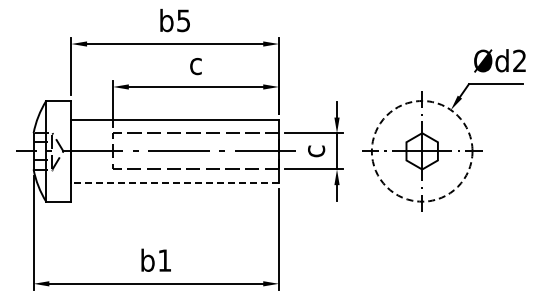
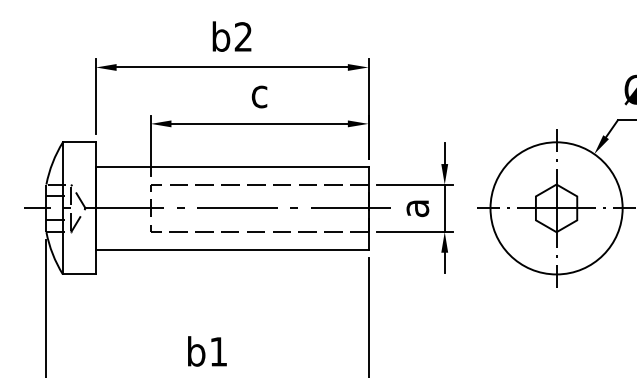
text: (183, 20) -> (243, 36), b5 -> b2
text: (316, 151) -> (417, 208), c -> a
circle: (421, 151) -> (555, 208), dashed -> solid
line: (175, 182) -> (232, 249), dashed -> solid

